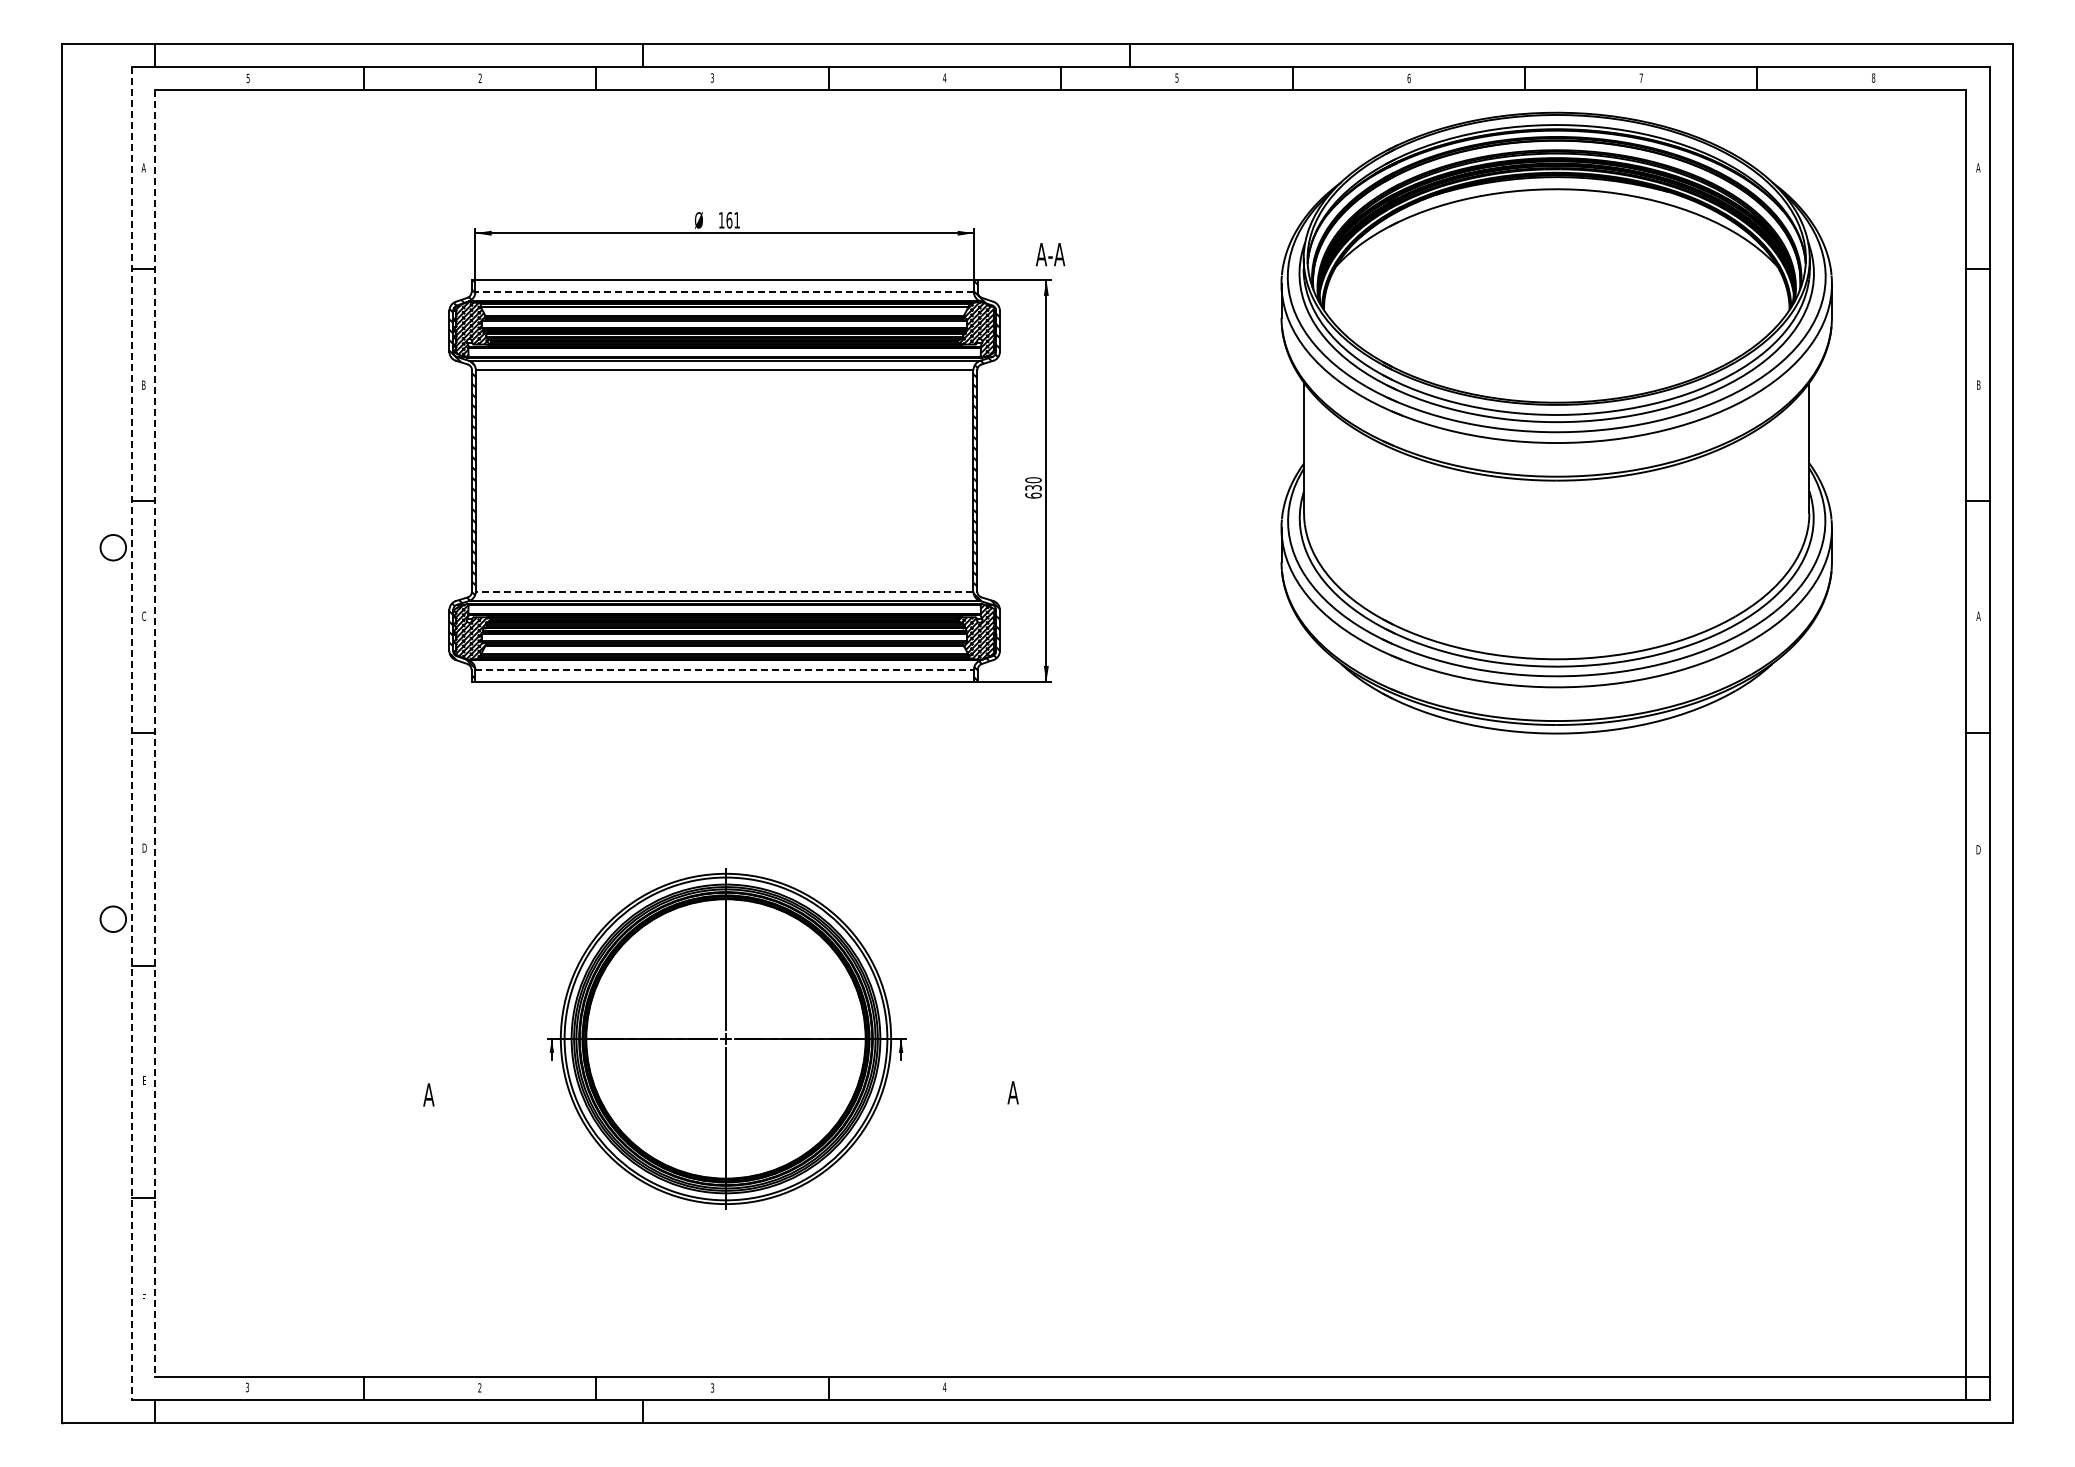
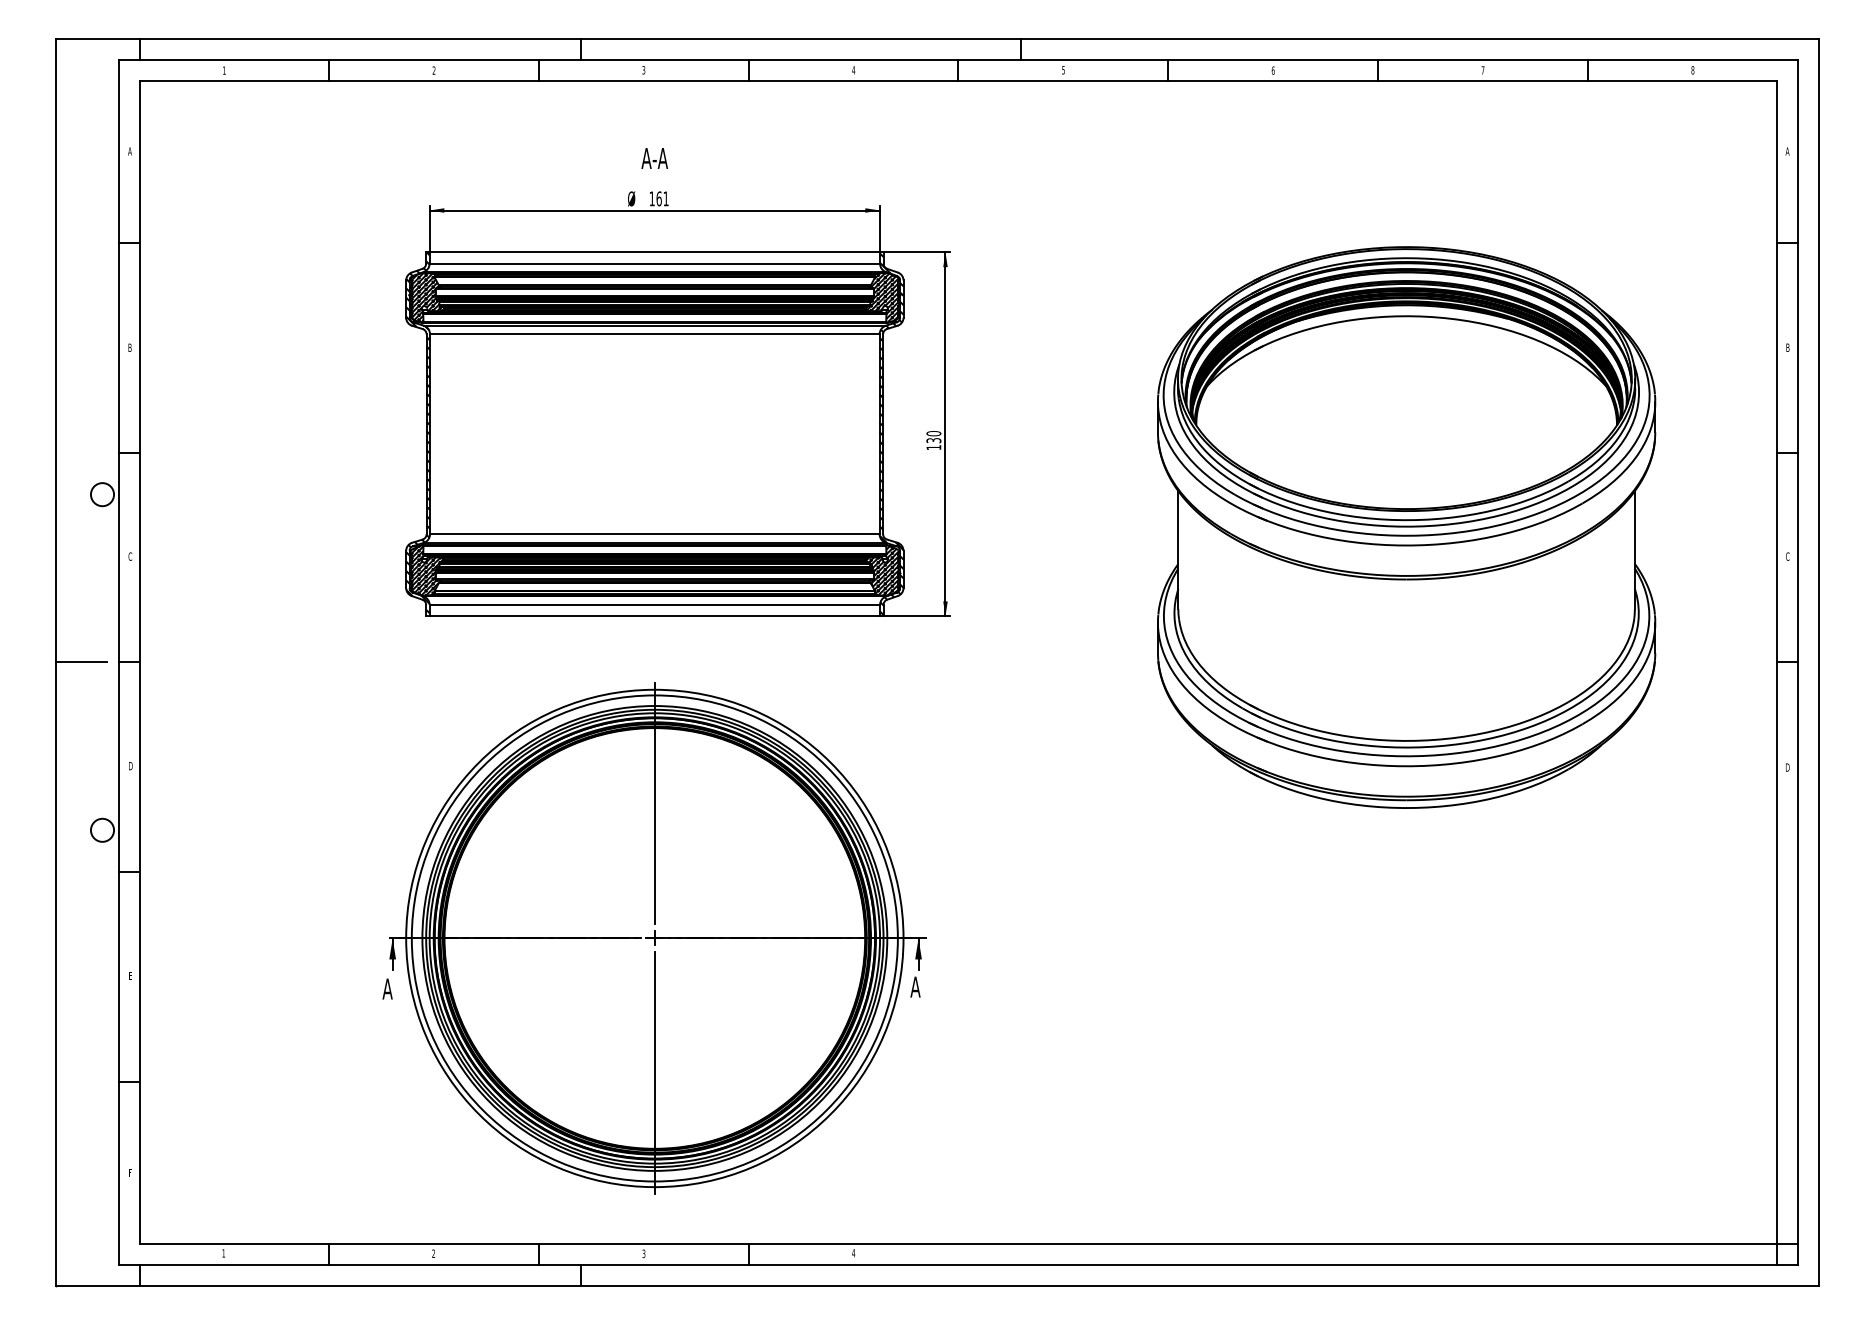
text: (247, 78) -> (223, 70), 5 -> 1
text: (1050, 254) -> (654, 158), moved
line: (724, 291) -> (654, 263), dashed -> solid
part: (1556, 422) -> (1406, 526), moved
text: (1033, 495) -> (933, 447), 630 -> 130
line: (724, 591) -> (654, 534), dashed -> solid
text: (1978, 615) -> (1787, 555), A -> C
line: (725, 669) -> (655, 604), dashed -> solid
line: (89, 733) -> (80, 662), added
line: (131, 733) -> (118, 662), dashed -> solid
line: (155, 733) -> (140, 662), dashed -> solid
part: (727, 1038) -> (657, 938), size x1.67
text: (247, 1387) -> (223, 1253), 3 -> 1

